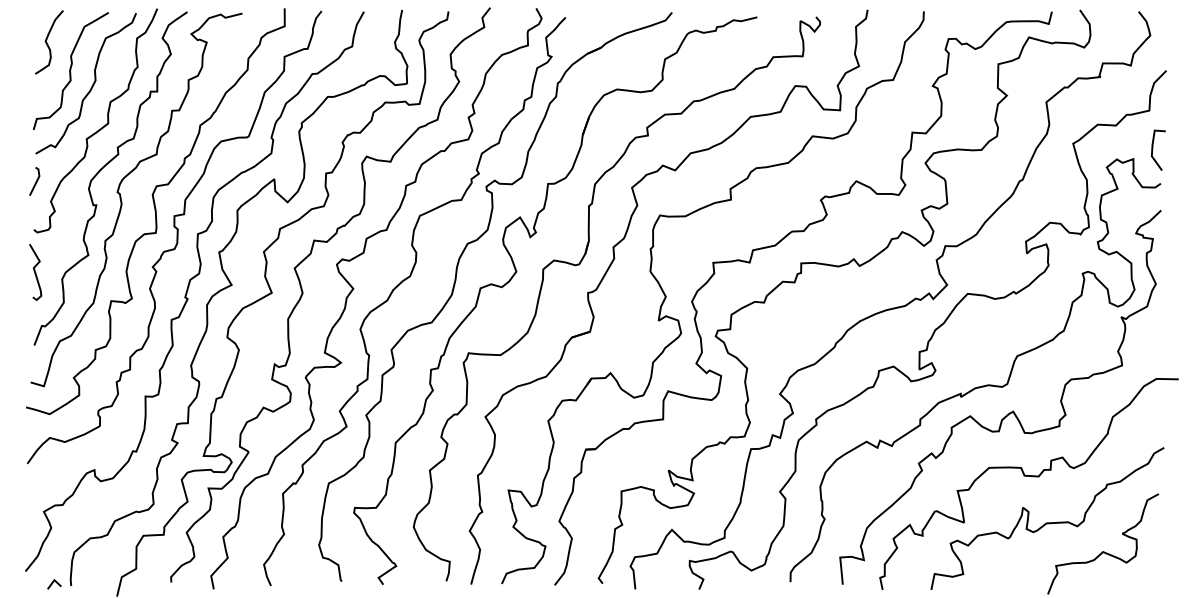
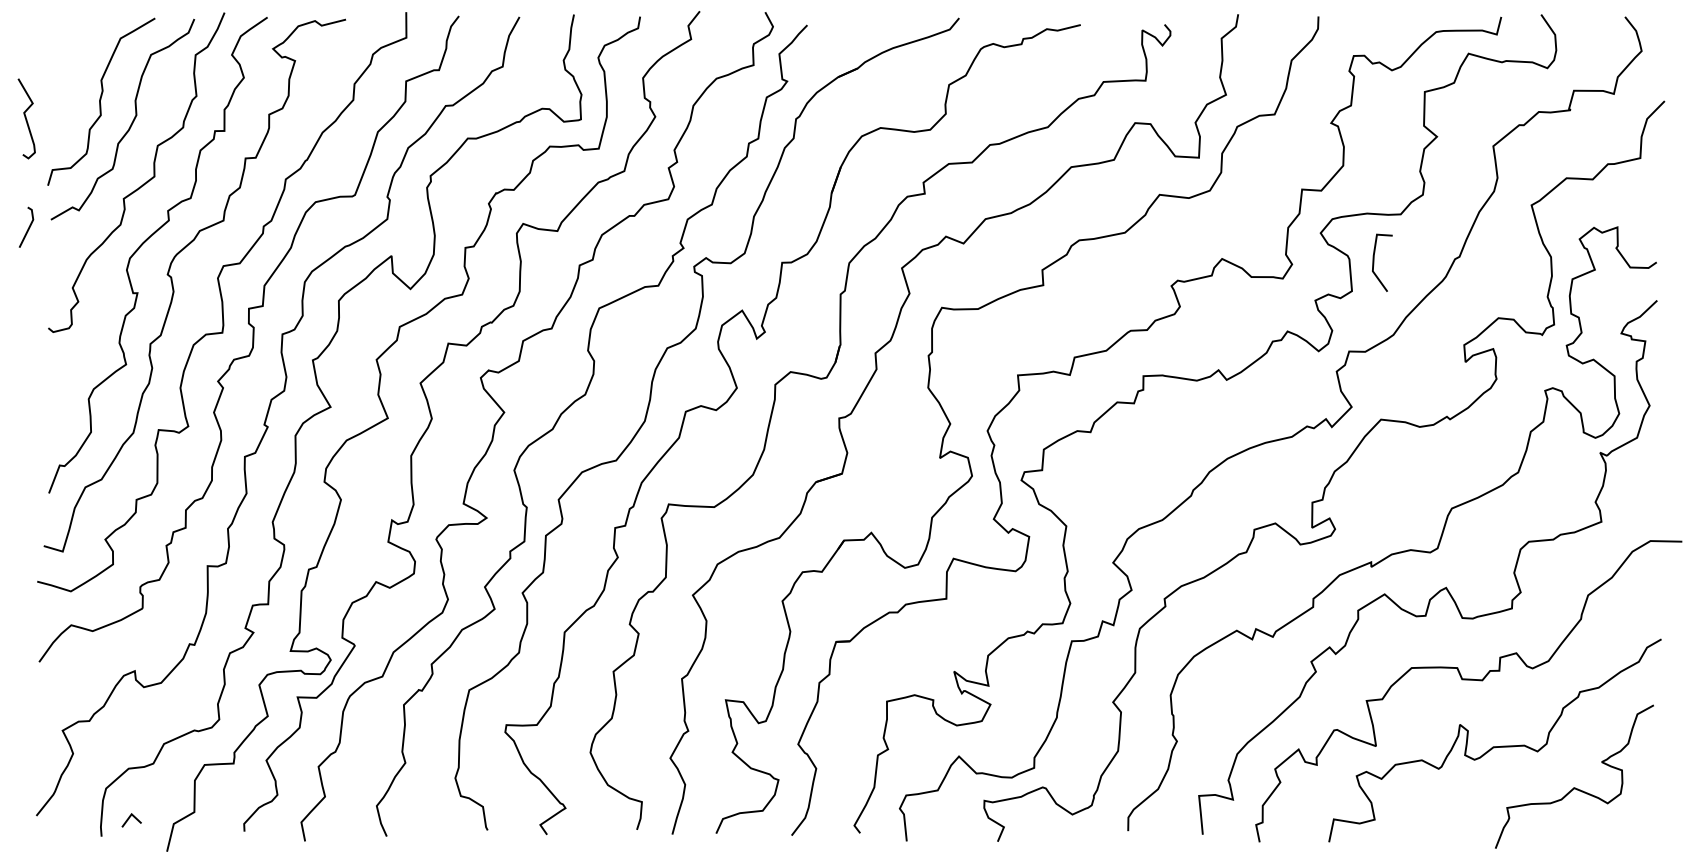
curve: (47, 42) -> (67, 61), removed
line: (1153, 150) -> (1374, 262), moved
line: (36, 180) -> (28, 226), moved
curve: (35, 272) -> (26, 118), moved
line: (52, 583) -> (129, 818), moved

